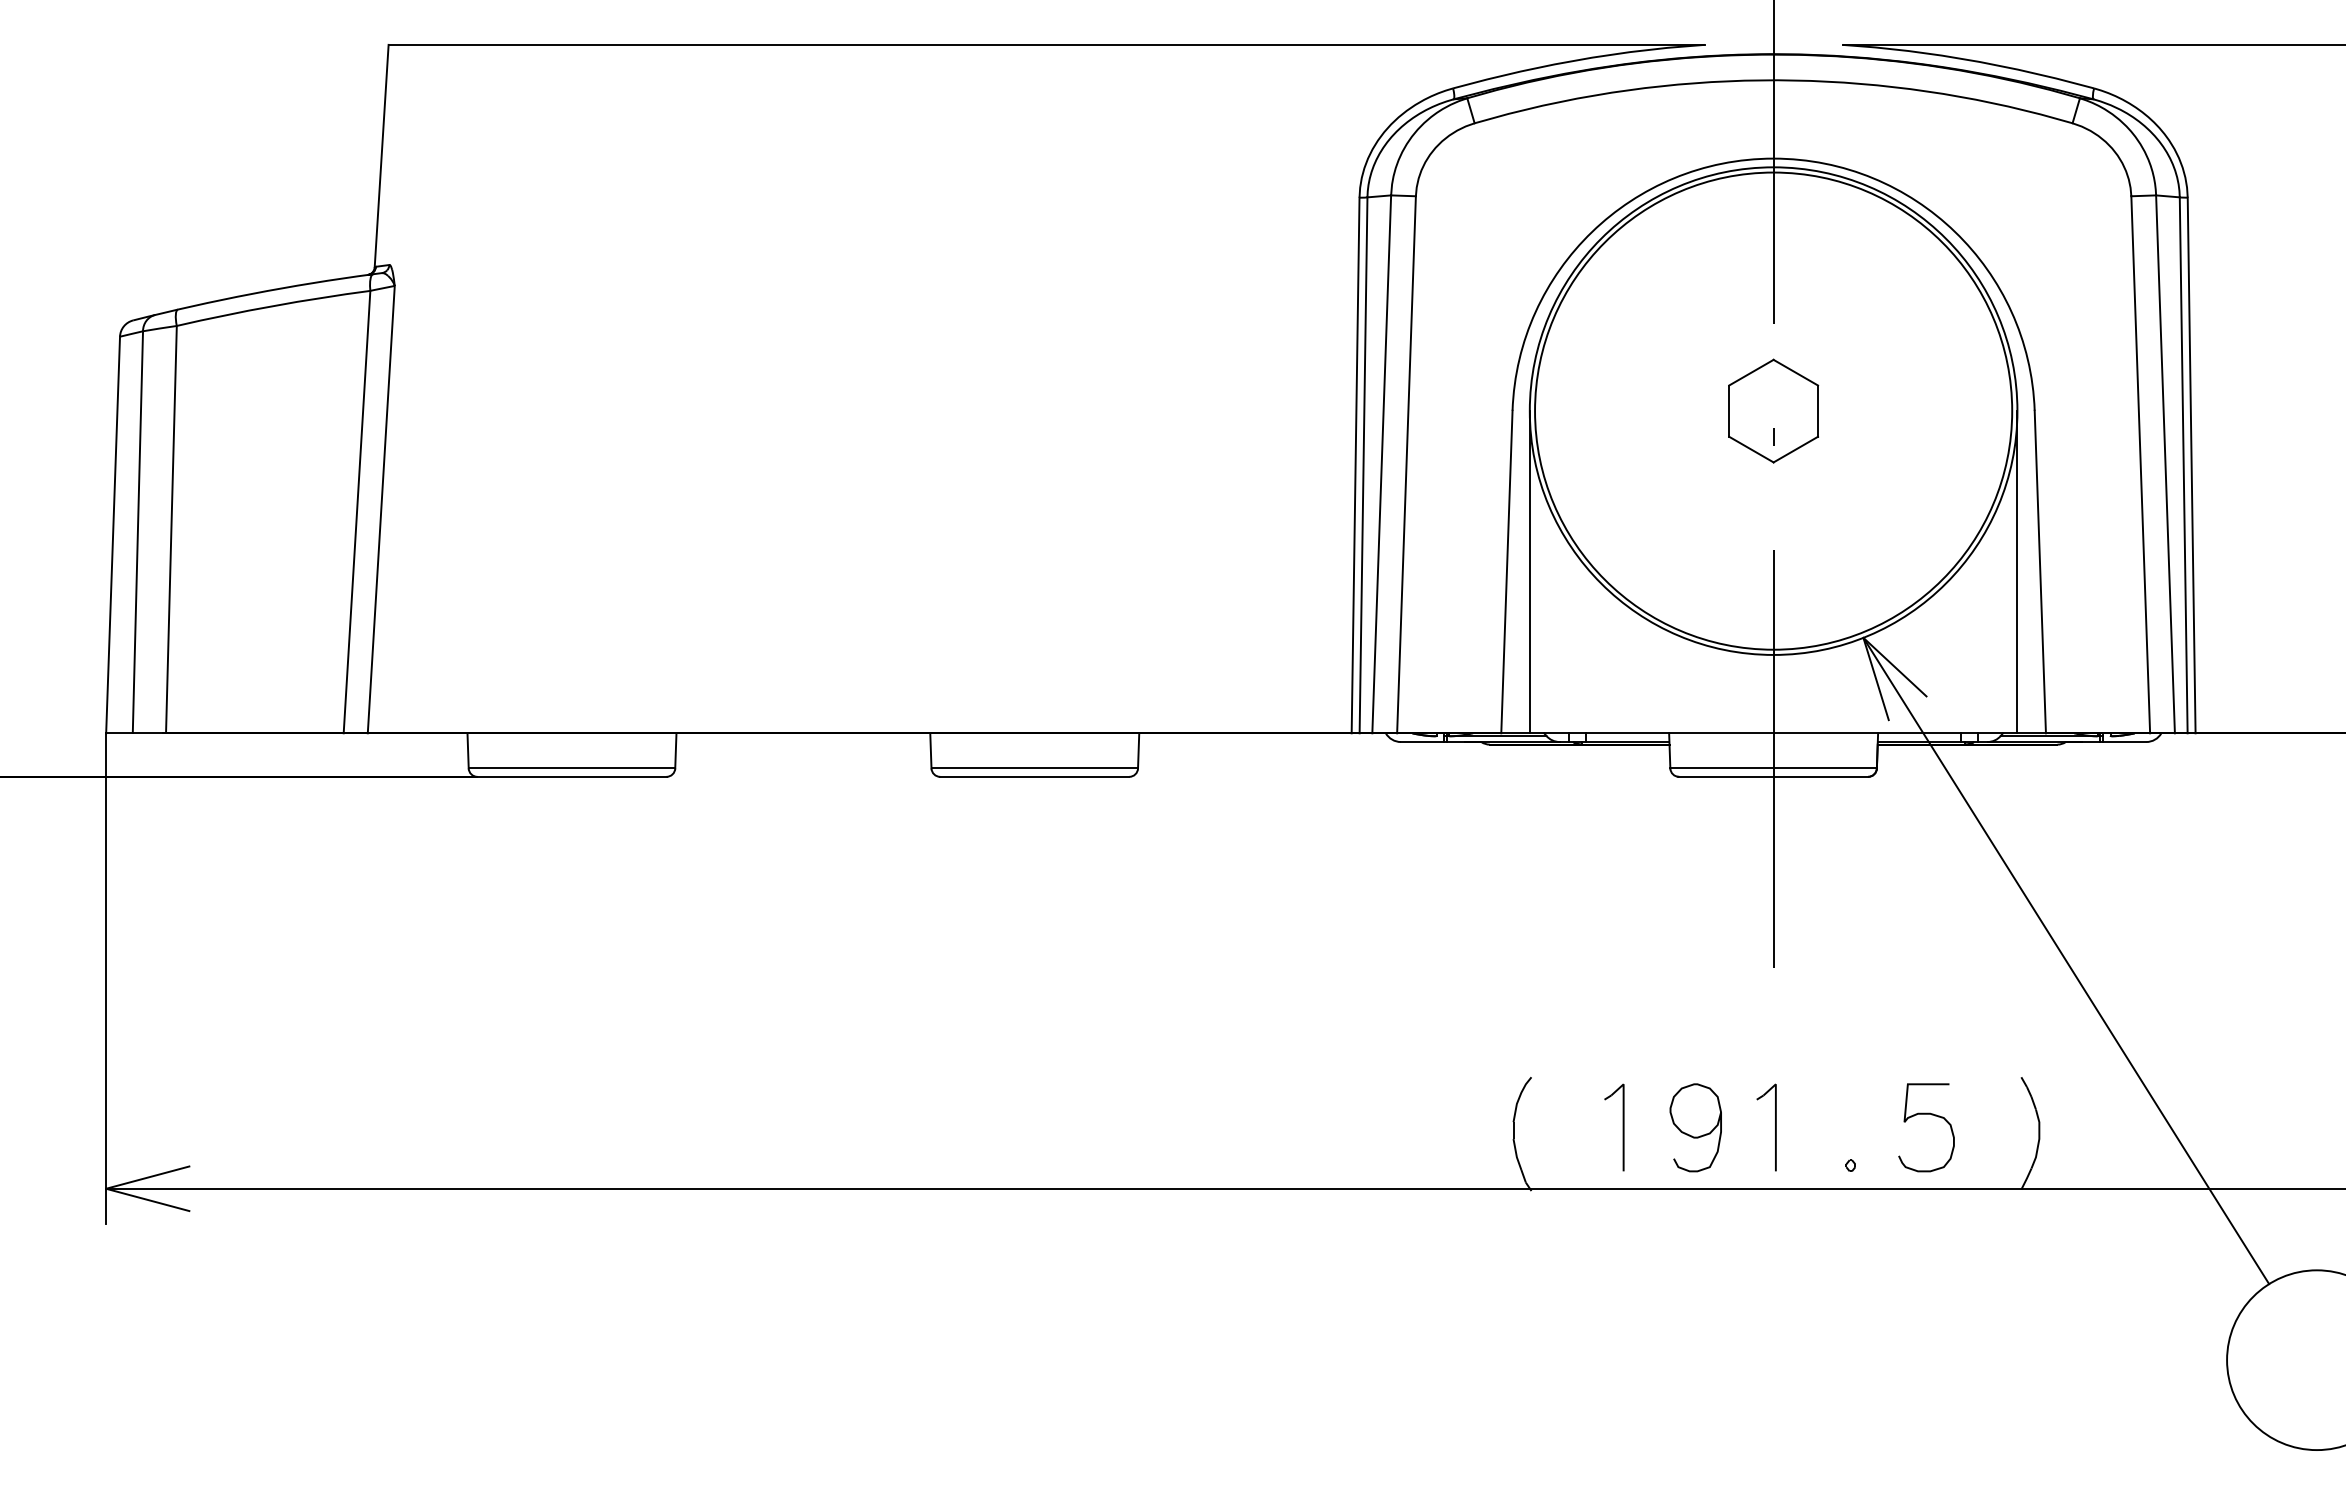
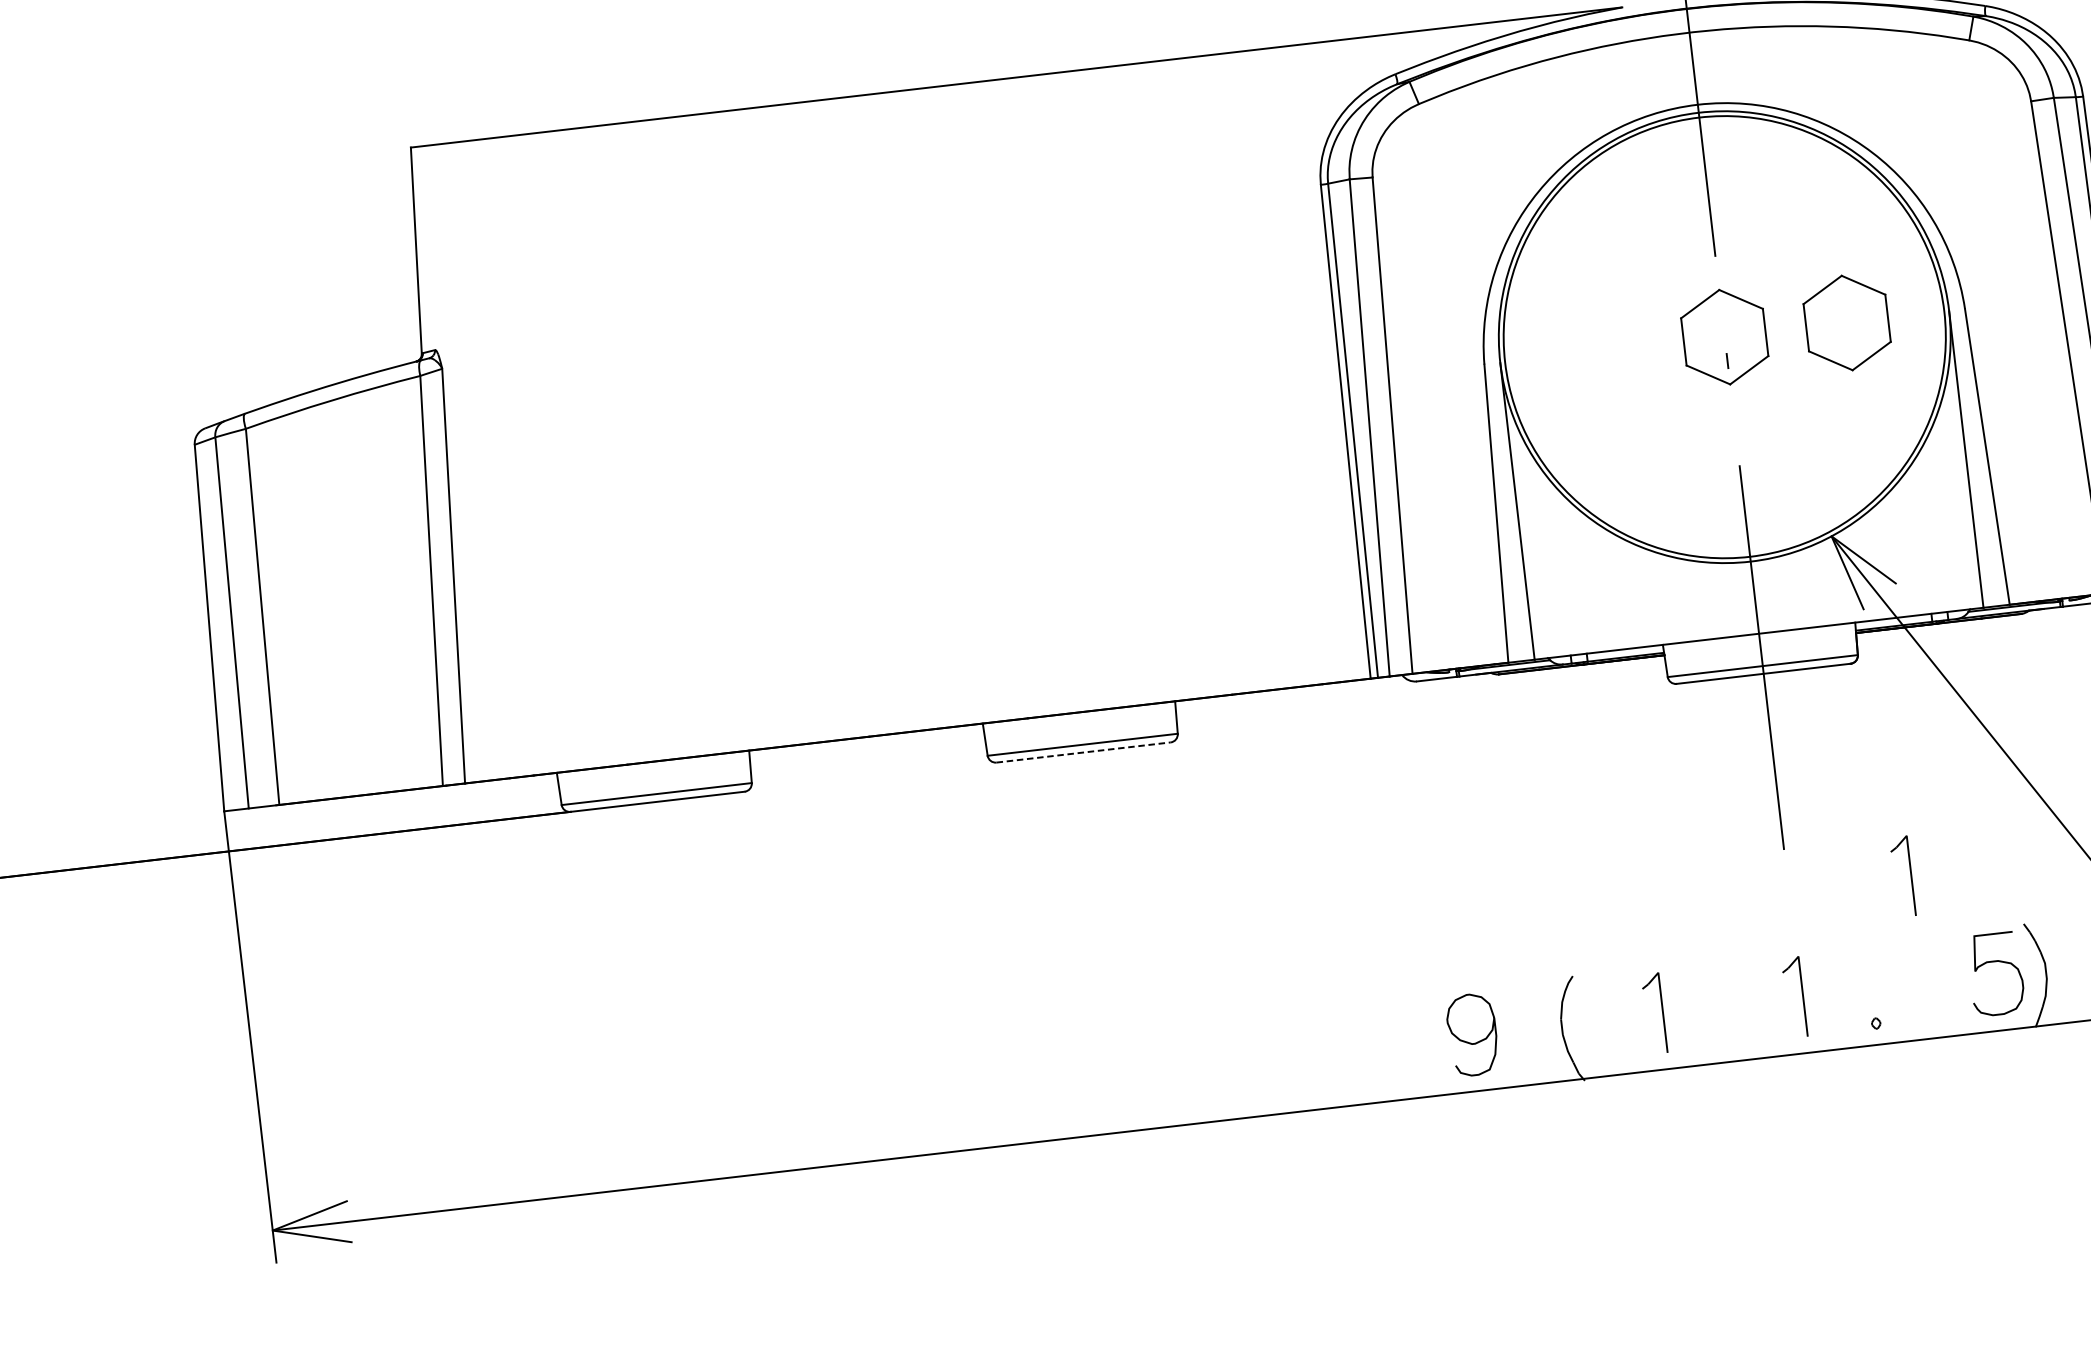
part: (1906, 410) -> (1847, 322), added
line: (1034, 776) -> (1083, 752), solid -> dashed
part: (1906, 1011) -> (1911, 875), added
curve: (1926, 1114) -> (1994, 962), moved
curve: (1692, 1135) -> (1470, 1042), moved

